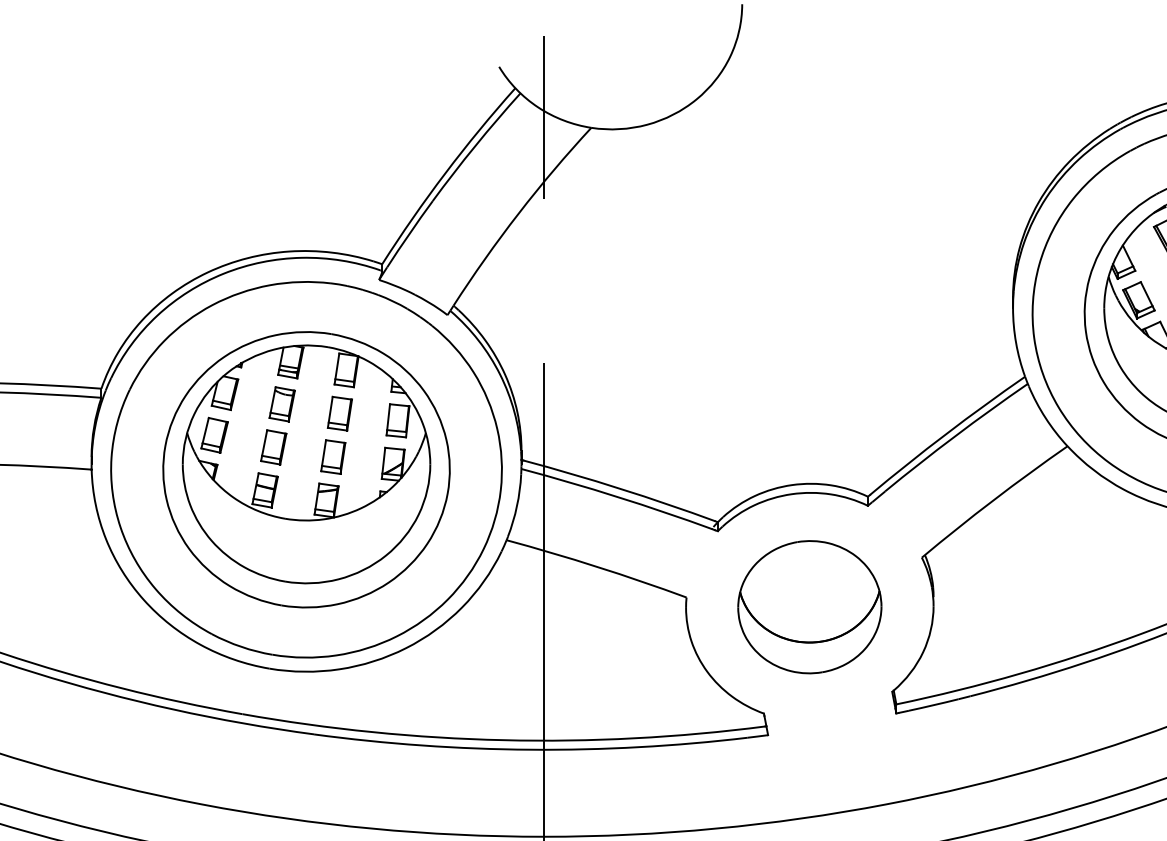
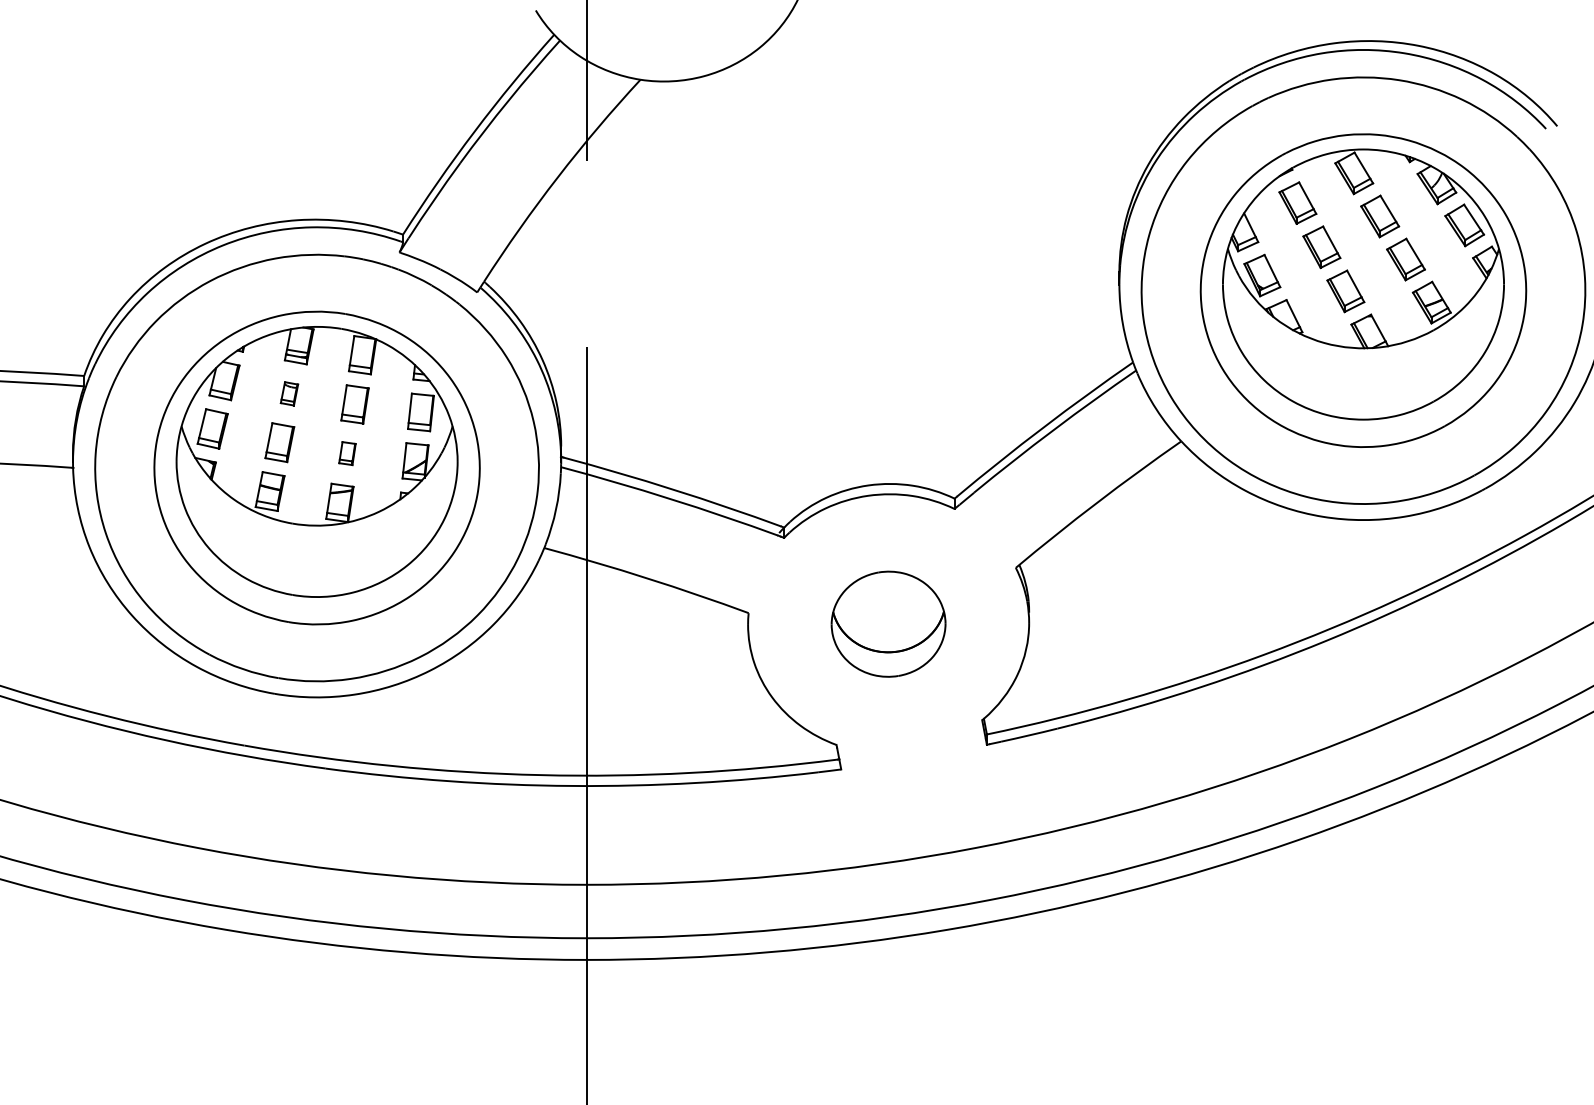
part: (282, 404) -> (289, 393), size x0.6
part: (333, 456) -> (347, 453), size x0.6
part: (809, 607) -> (888, 624), size x0.7

